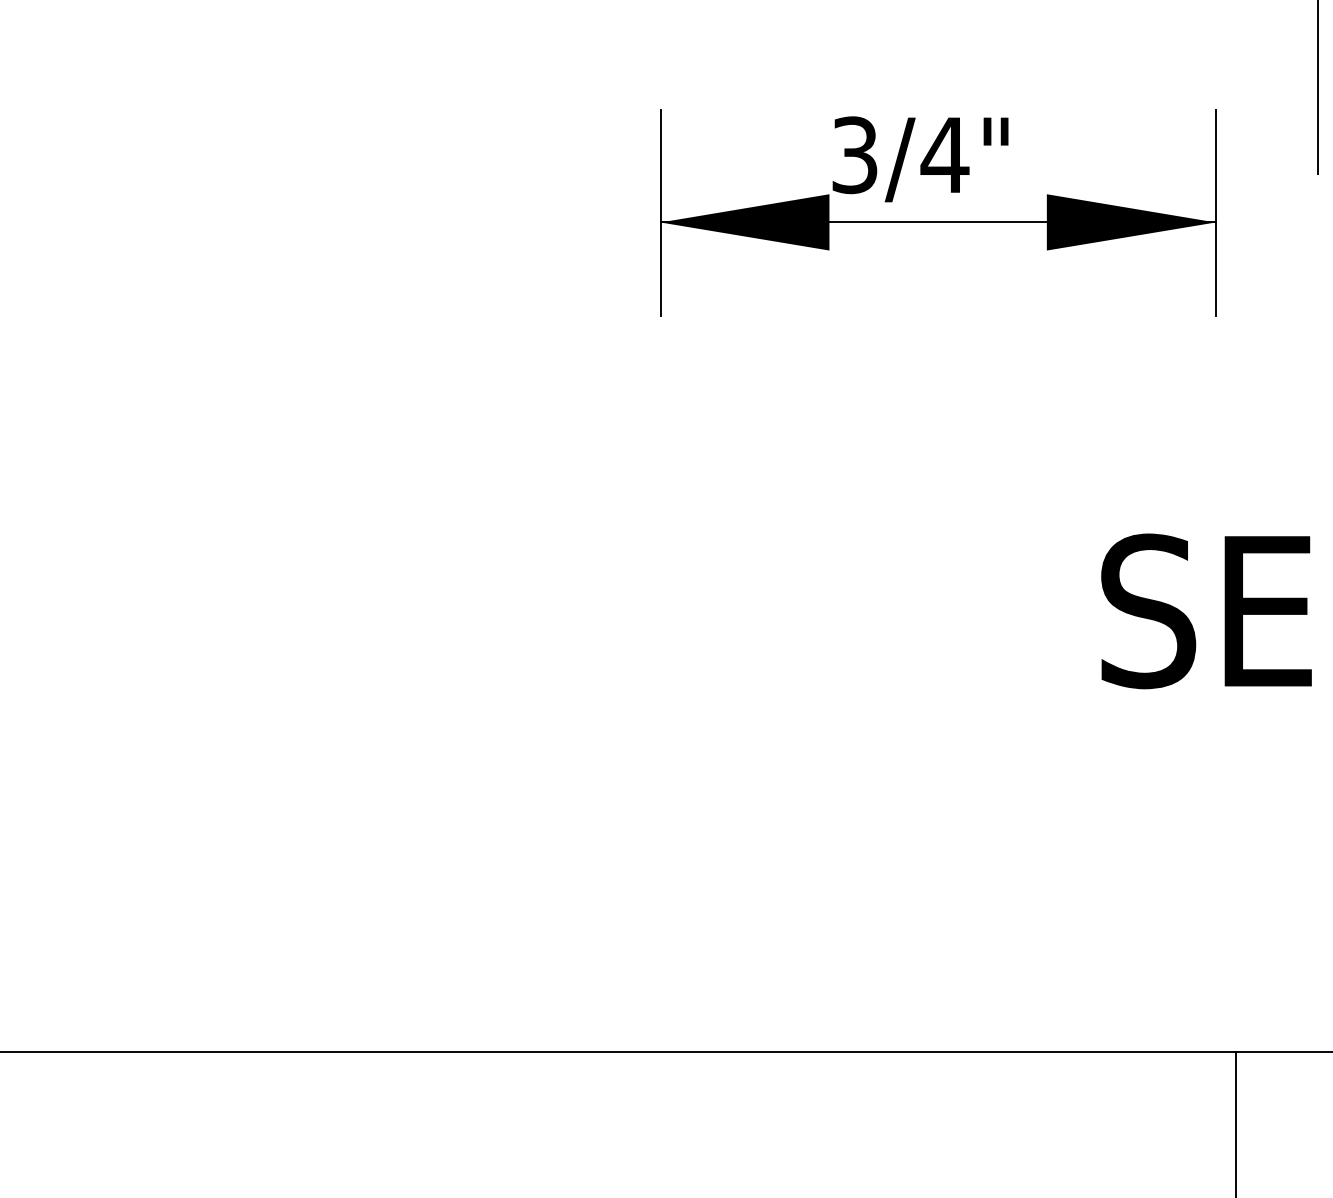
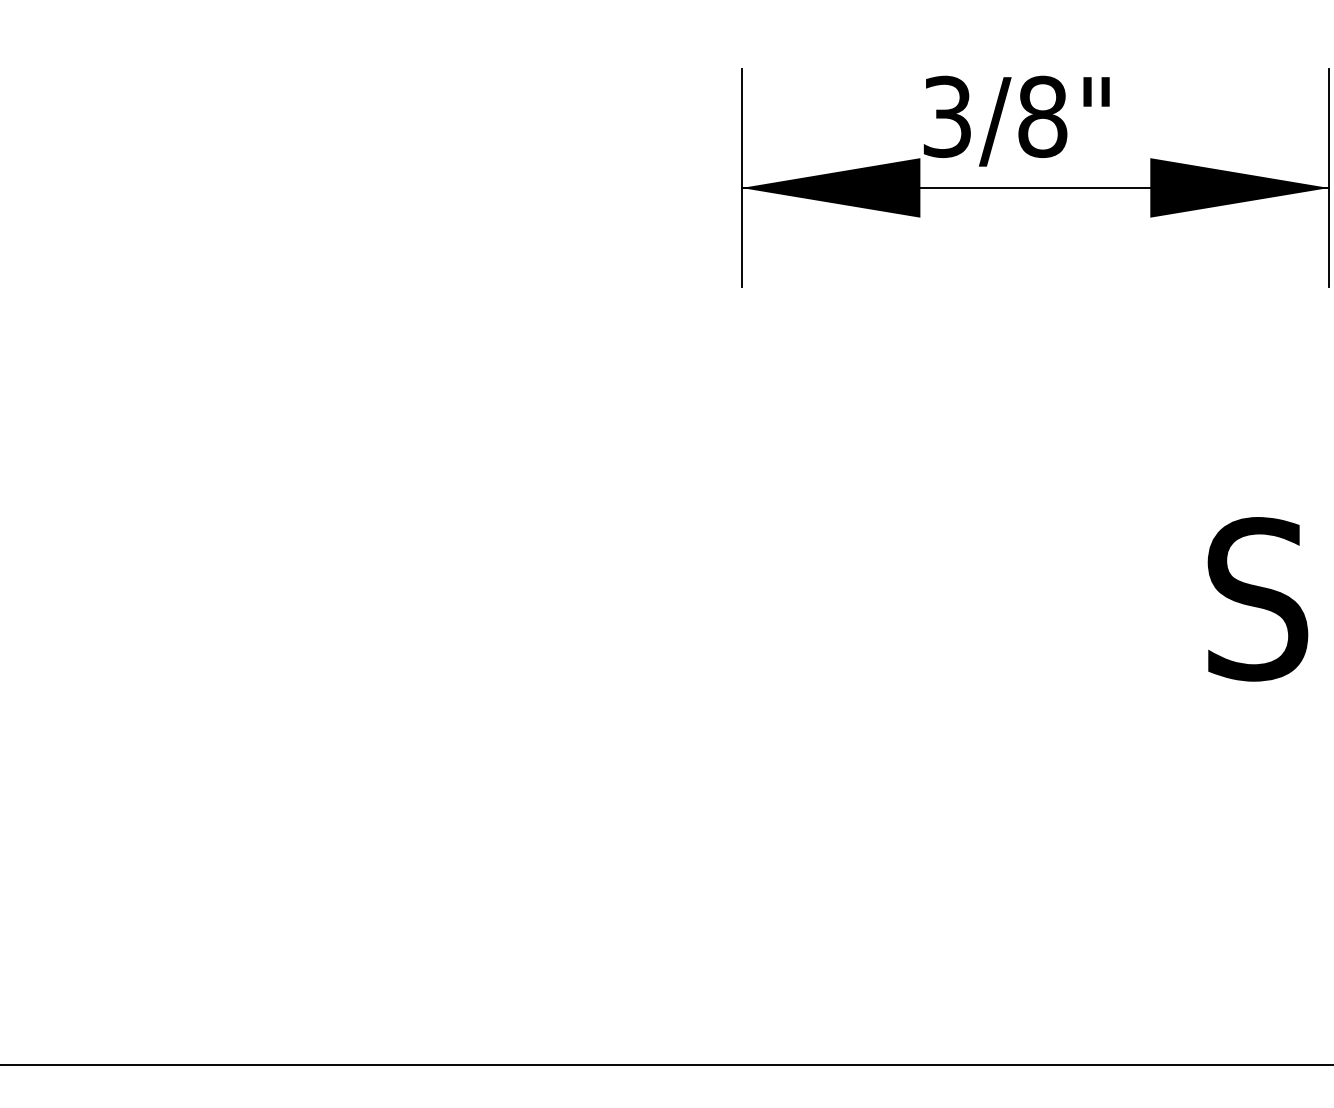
text: (944, 155) -> (1042, 117), 3/4" -> 3/8"

